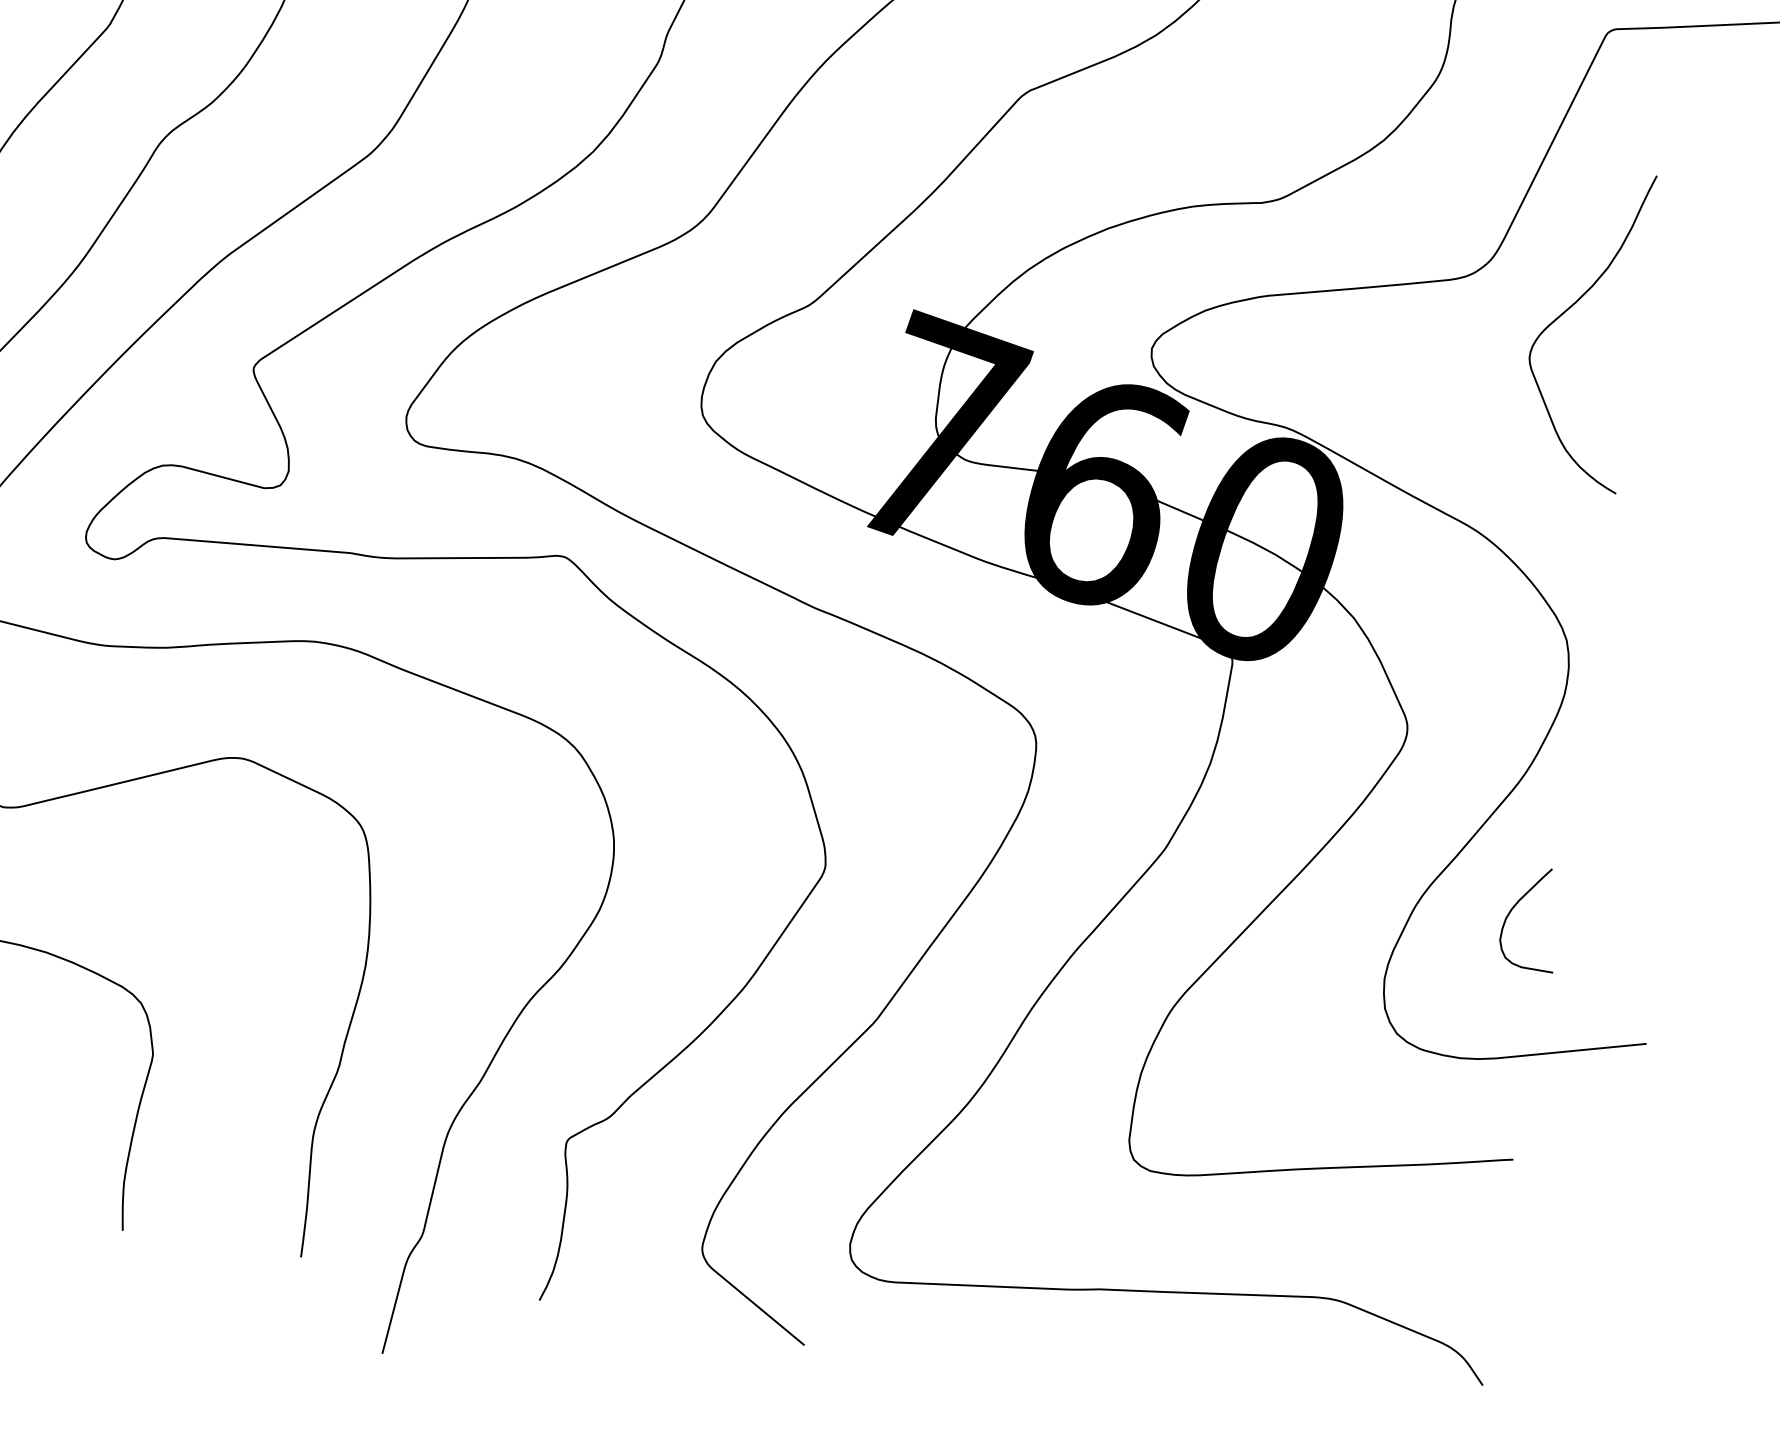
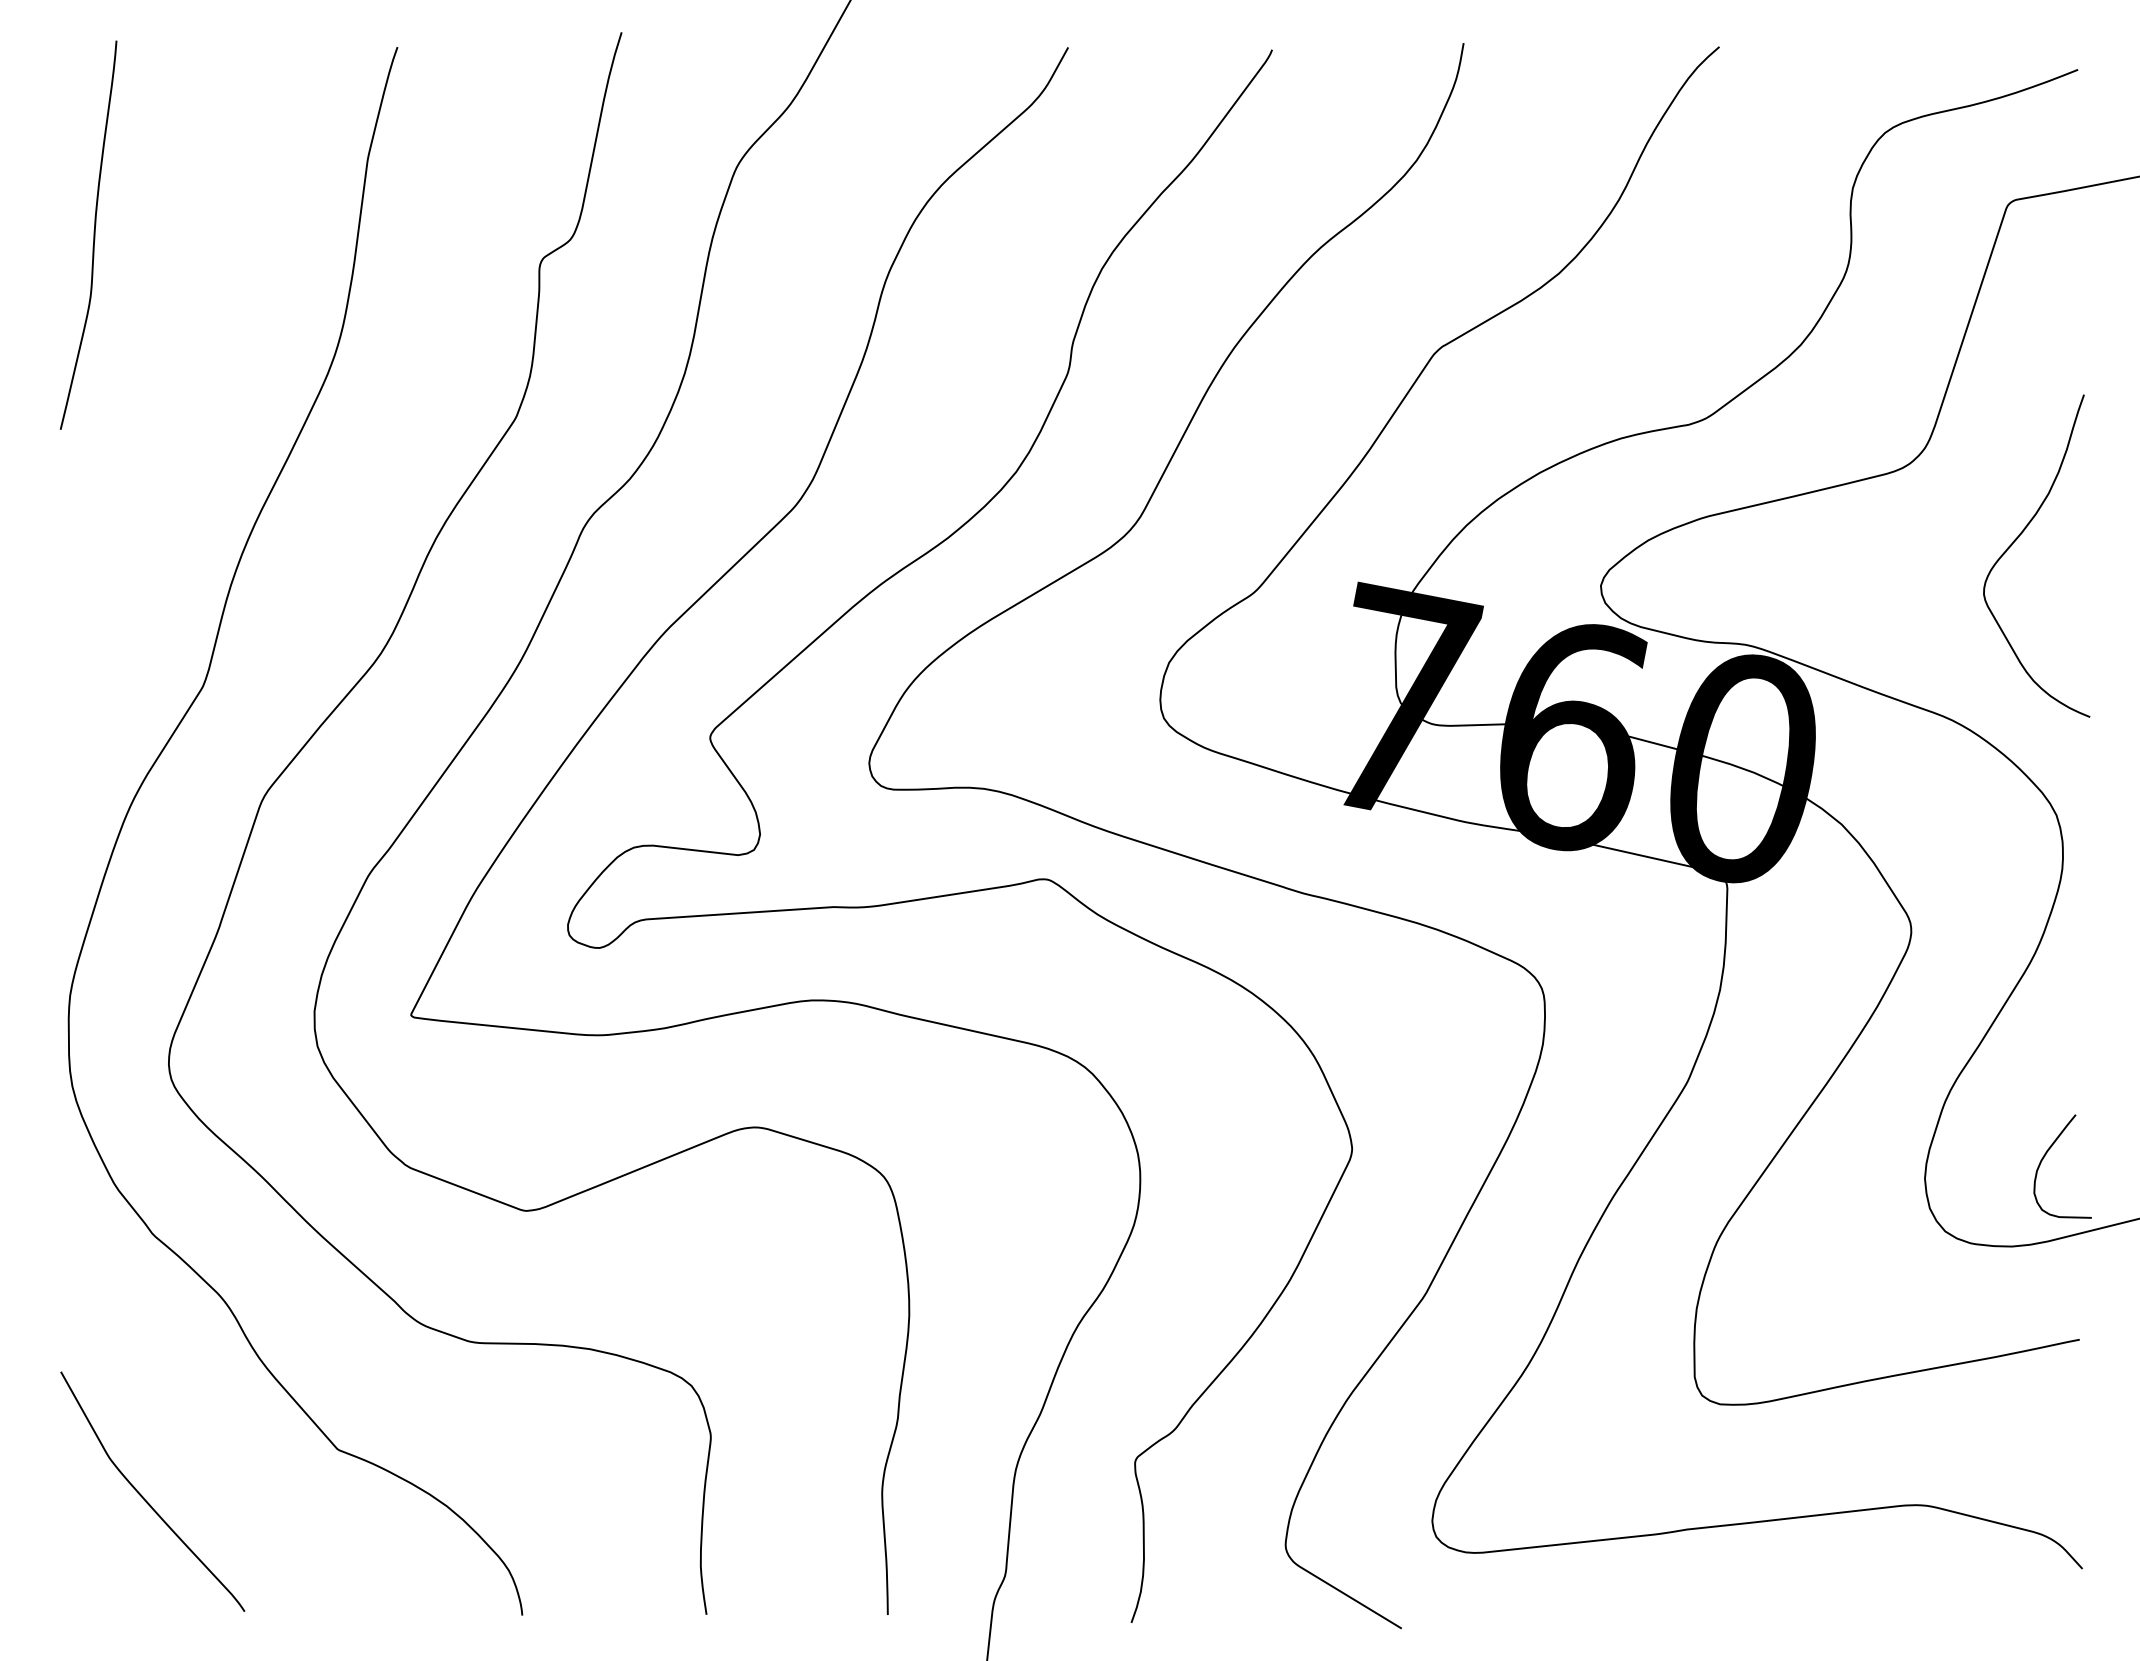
curve: (1571, 307) -> (2018, 538), moved
curve: (1516, 905) -> (2045, 1156), moved

